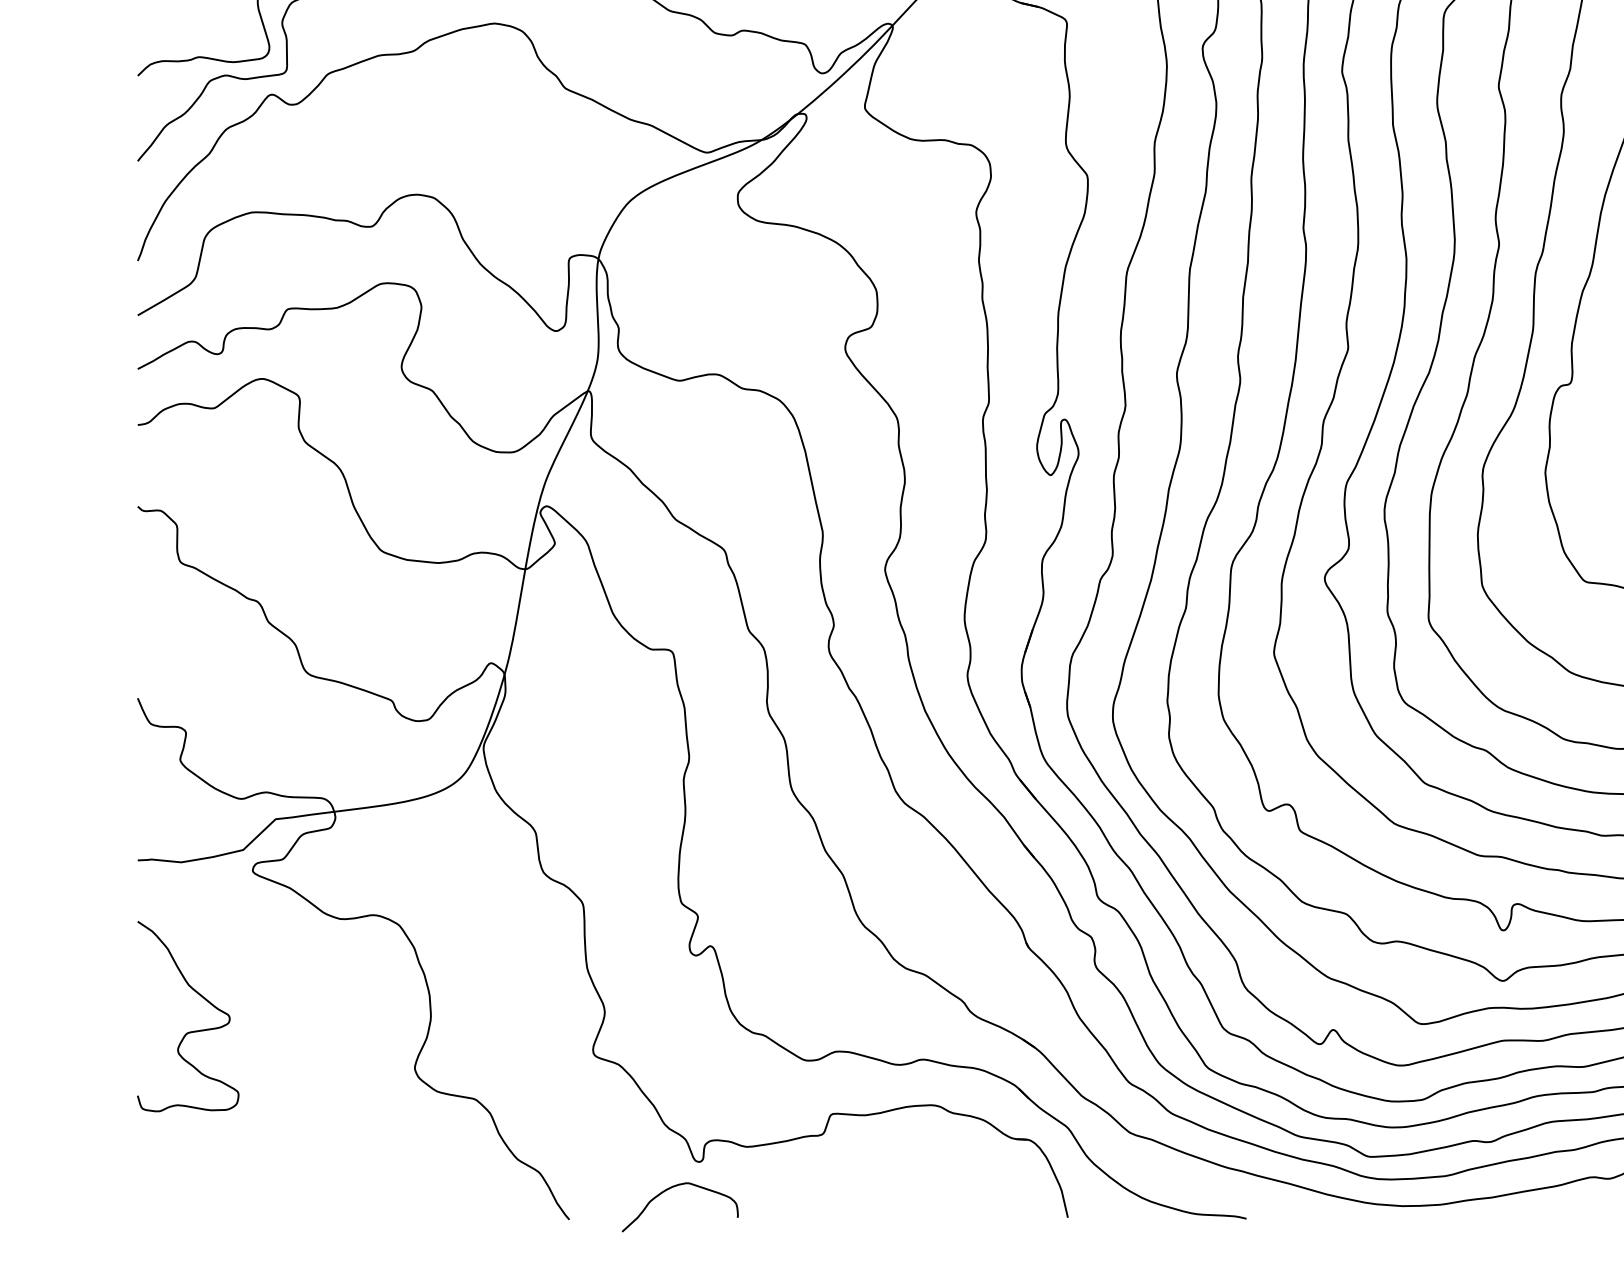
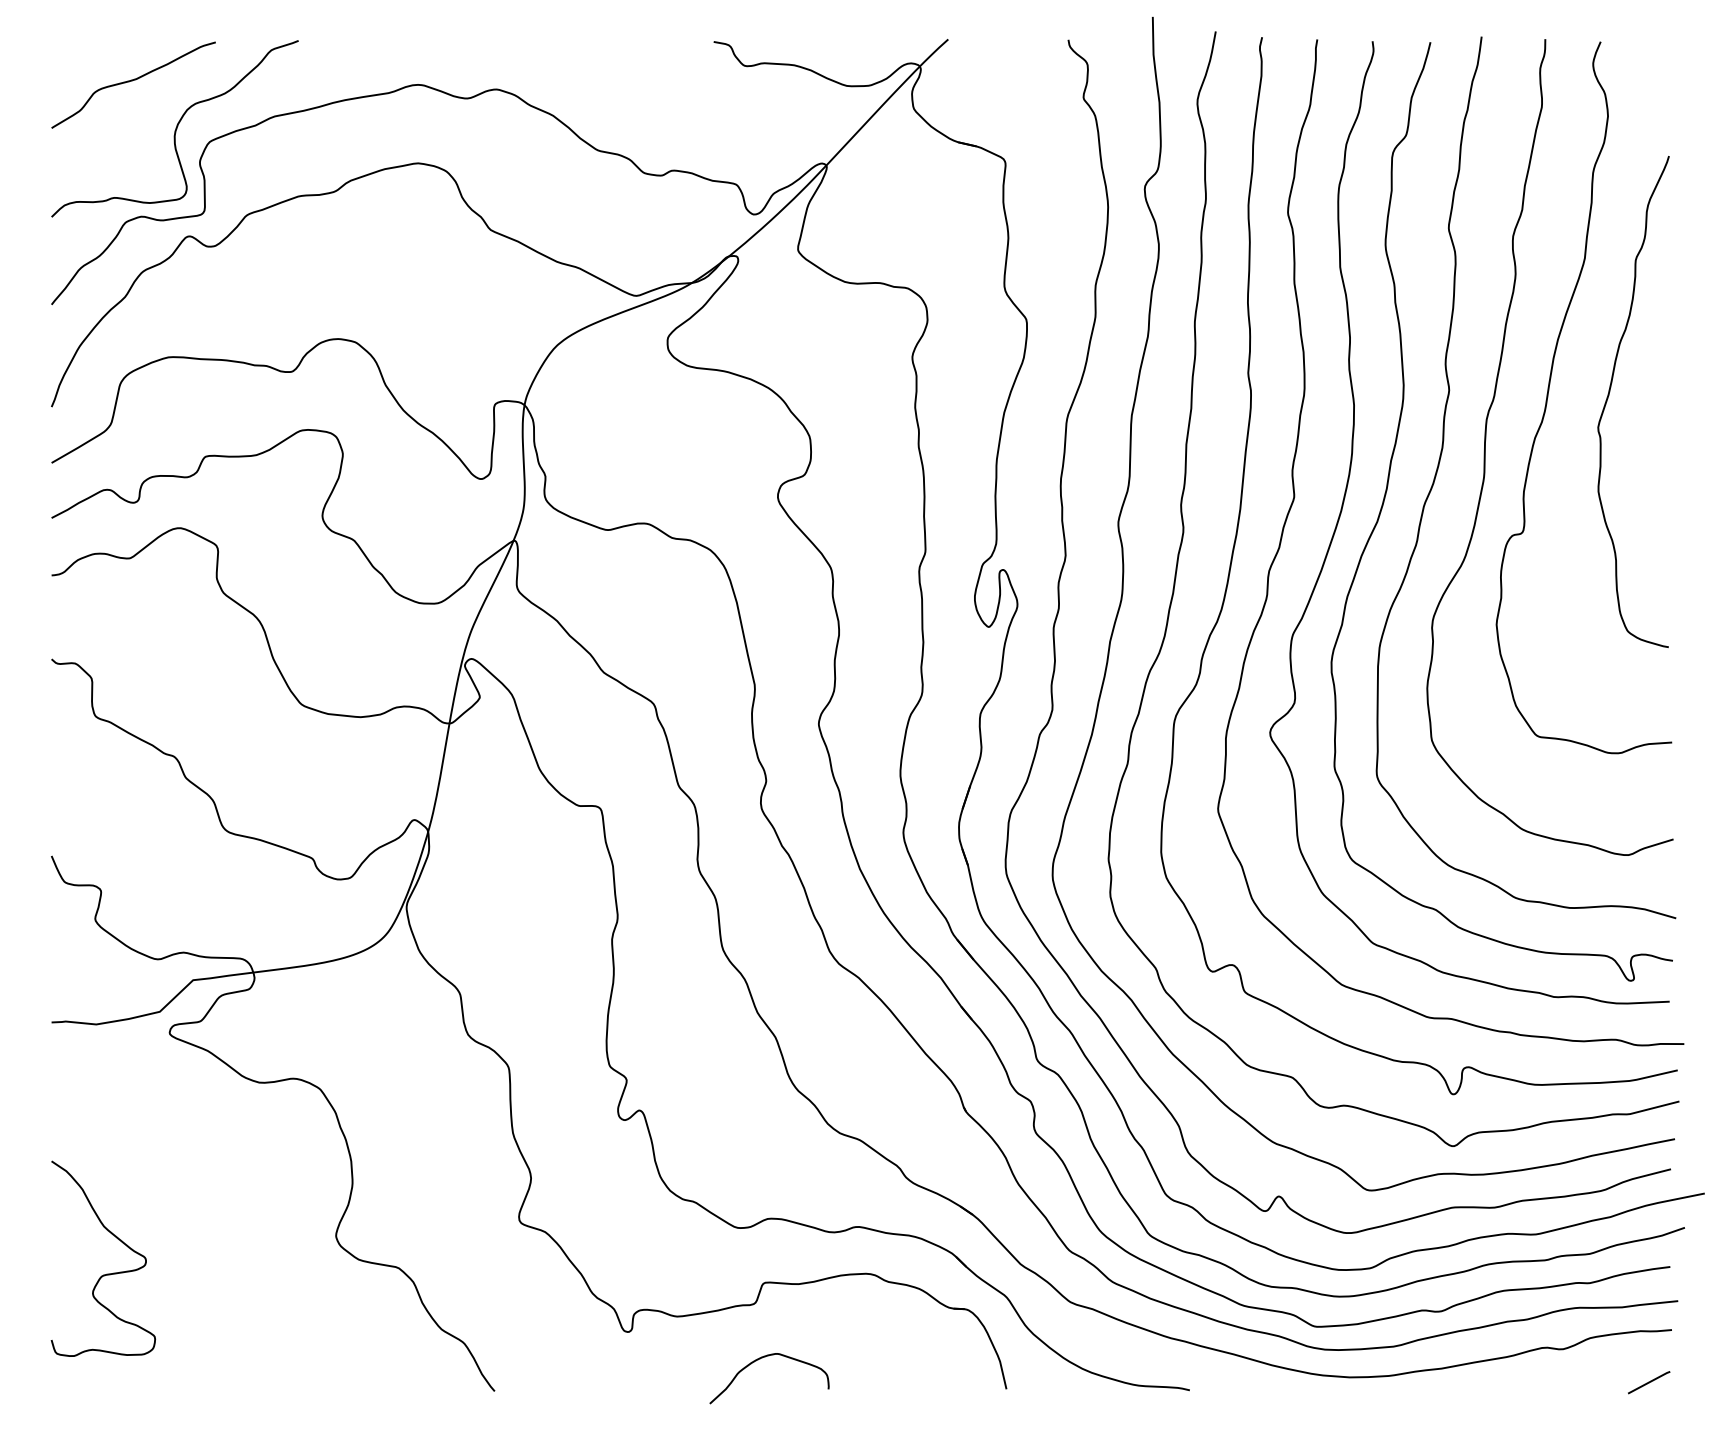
curve: (191, 1030) -> (106, 1273), moved
curve: (671, 1188) -> (760, 1359), moved

